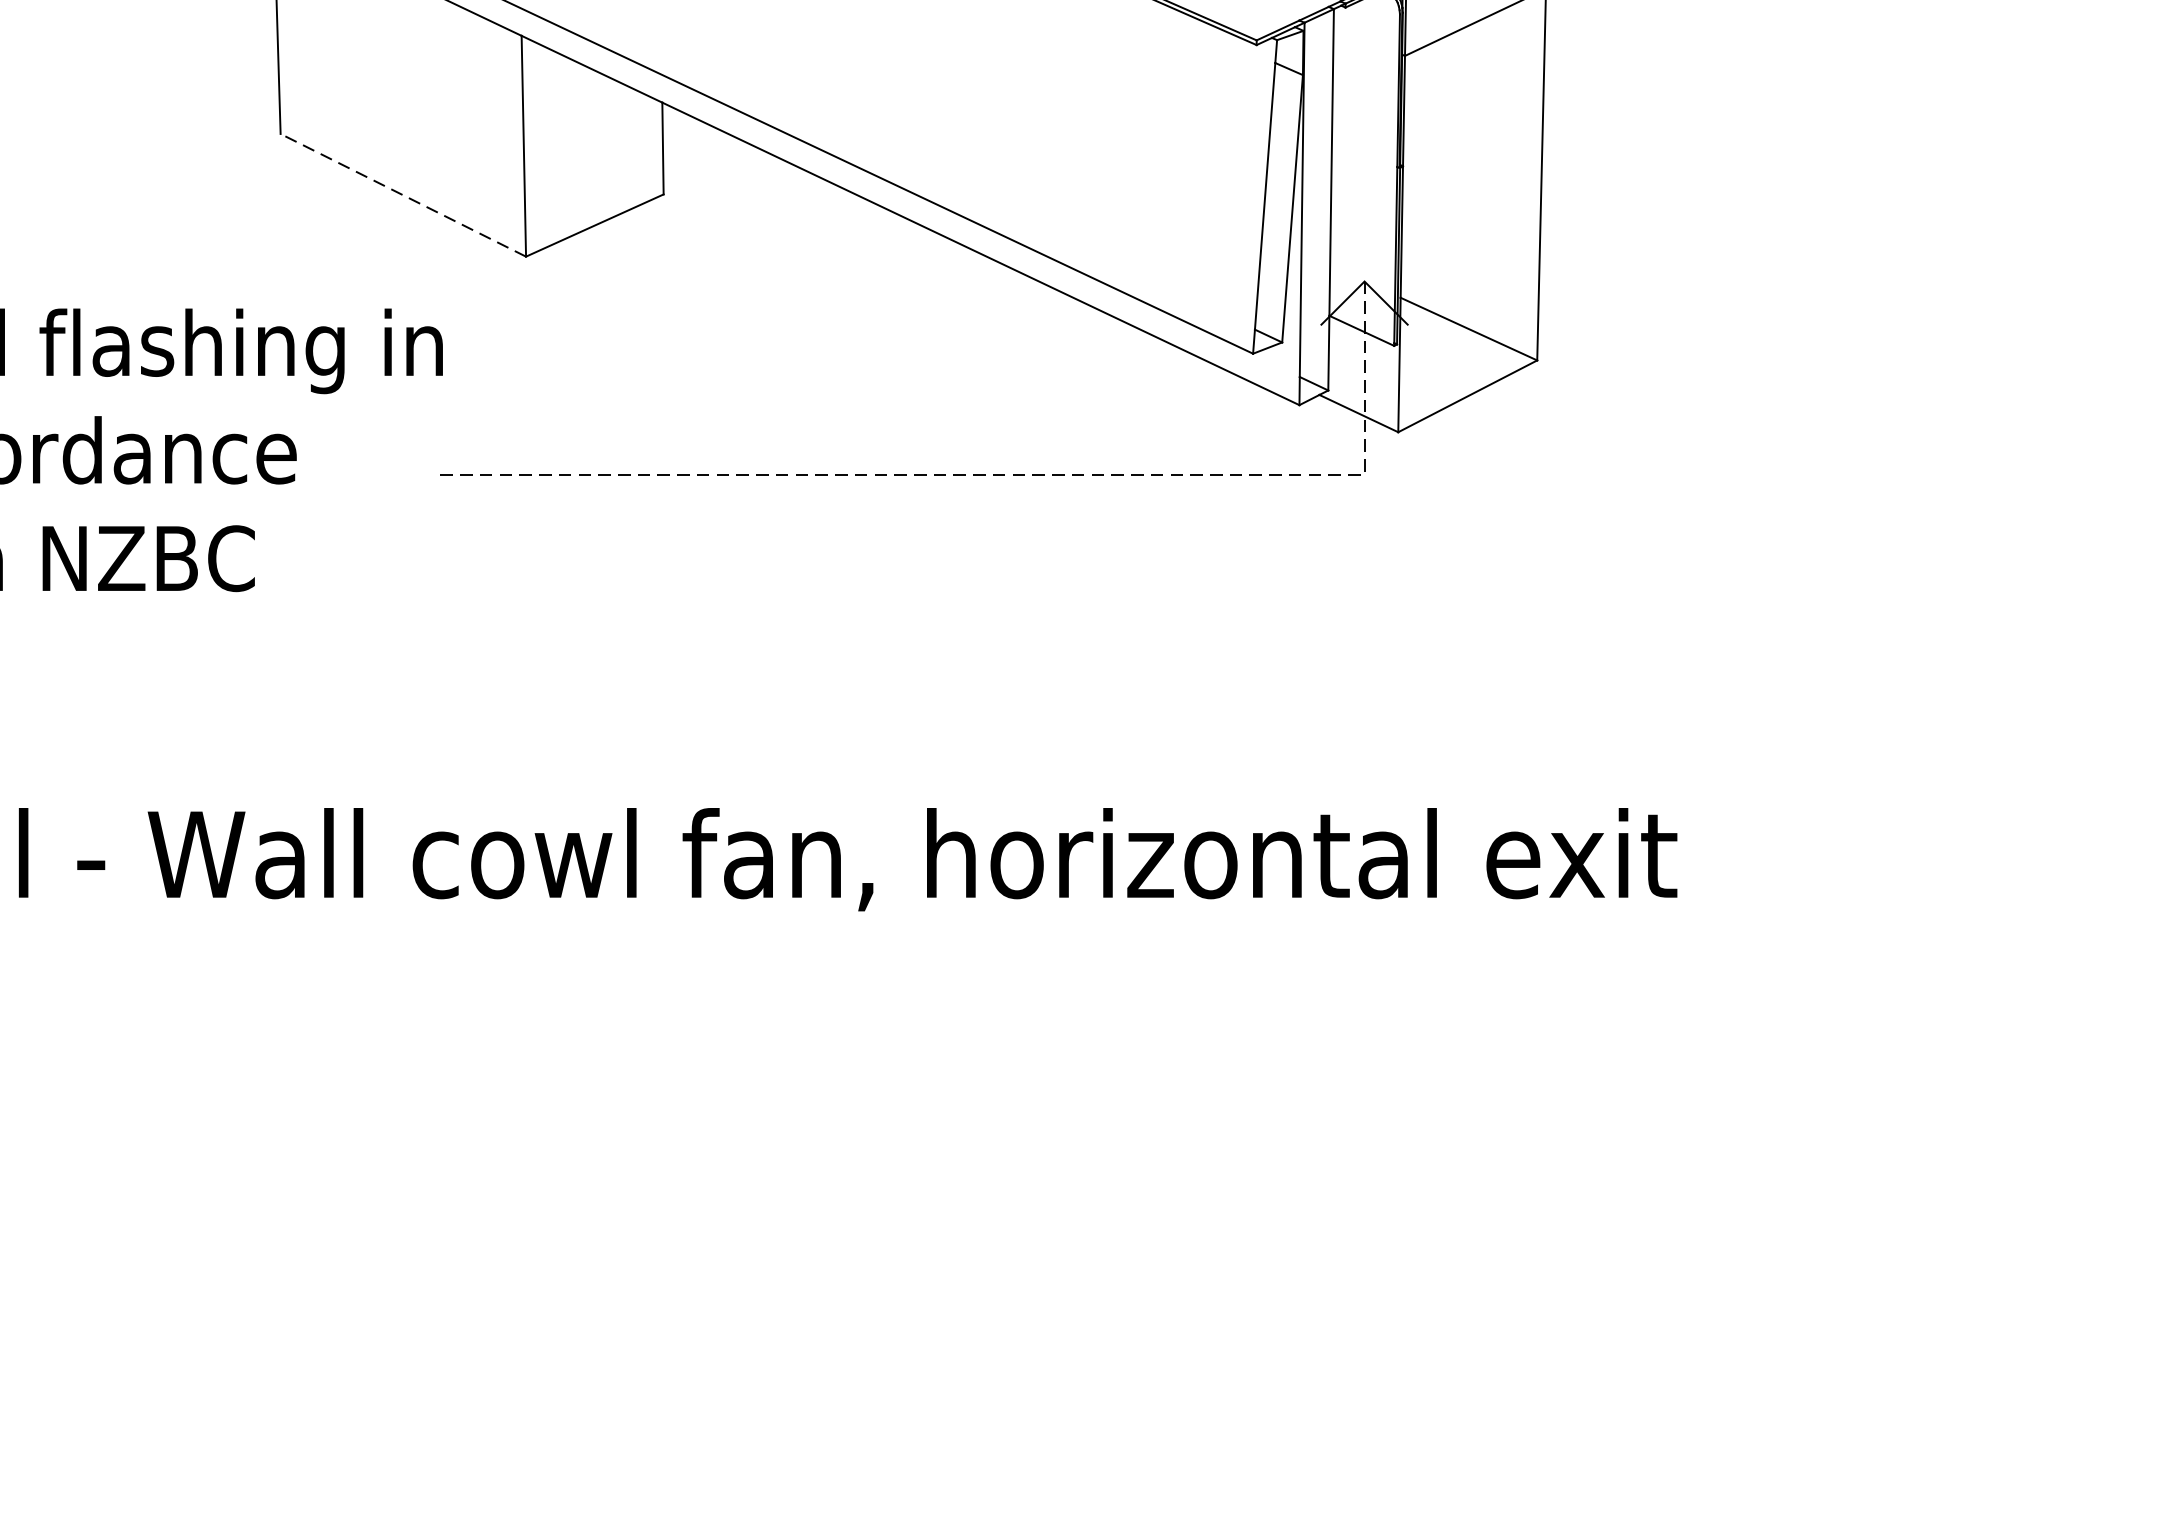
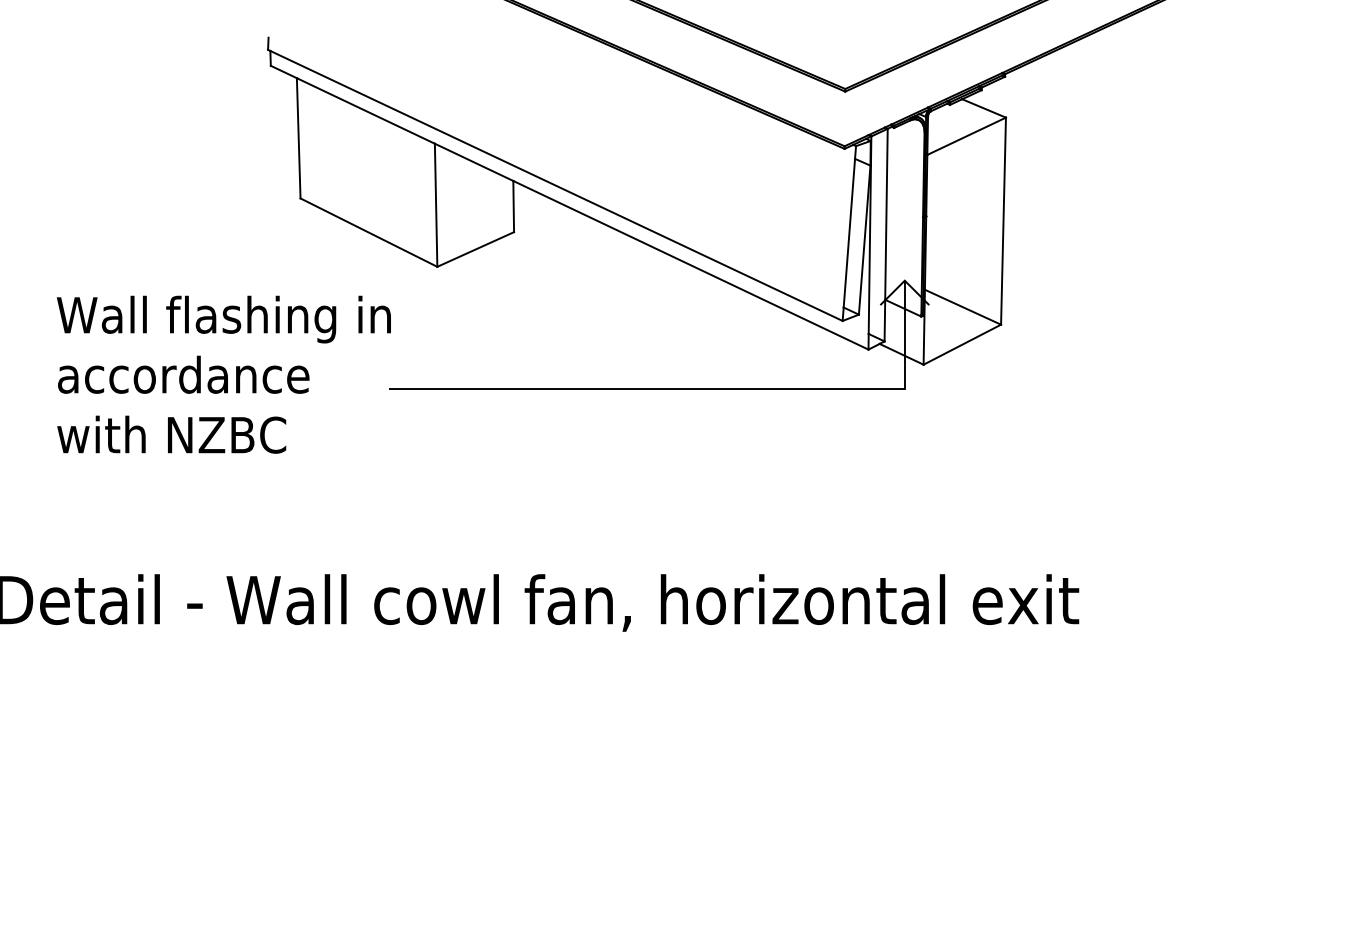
line: (402, 195) -> (368, 232), dashed -> solid
line: (998, 474) -> (700, 388), dashed -> solid

